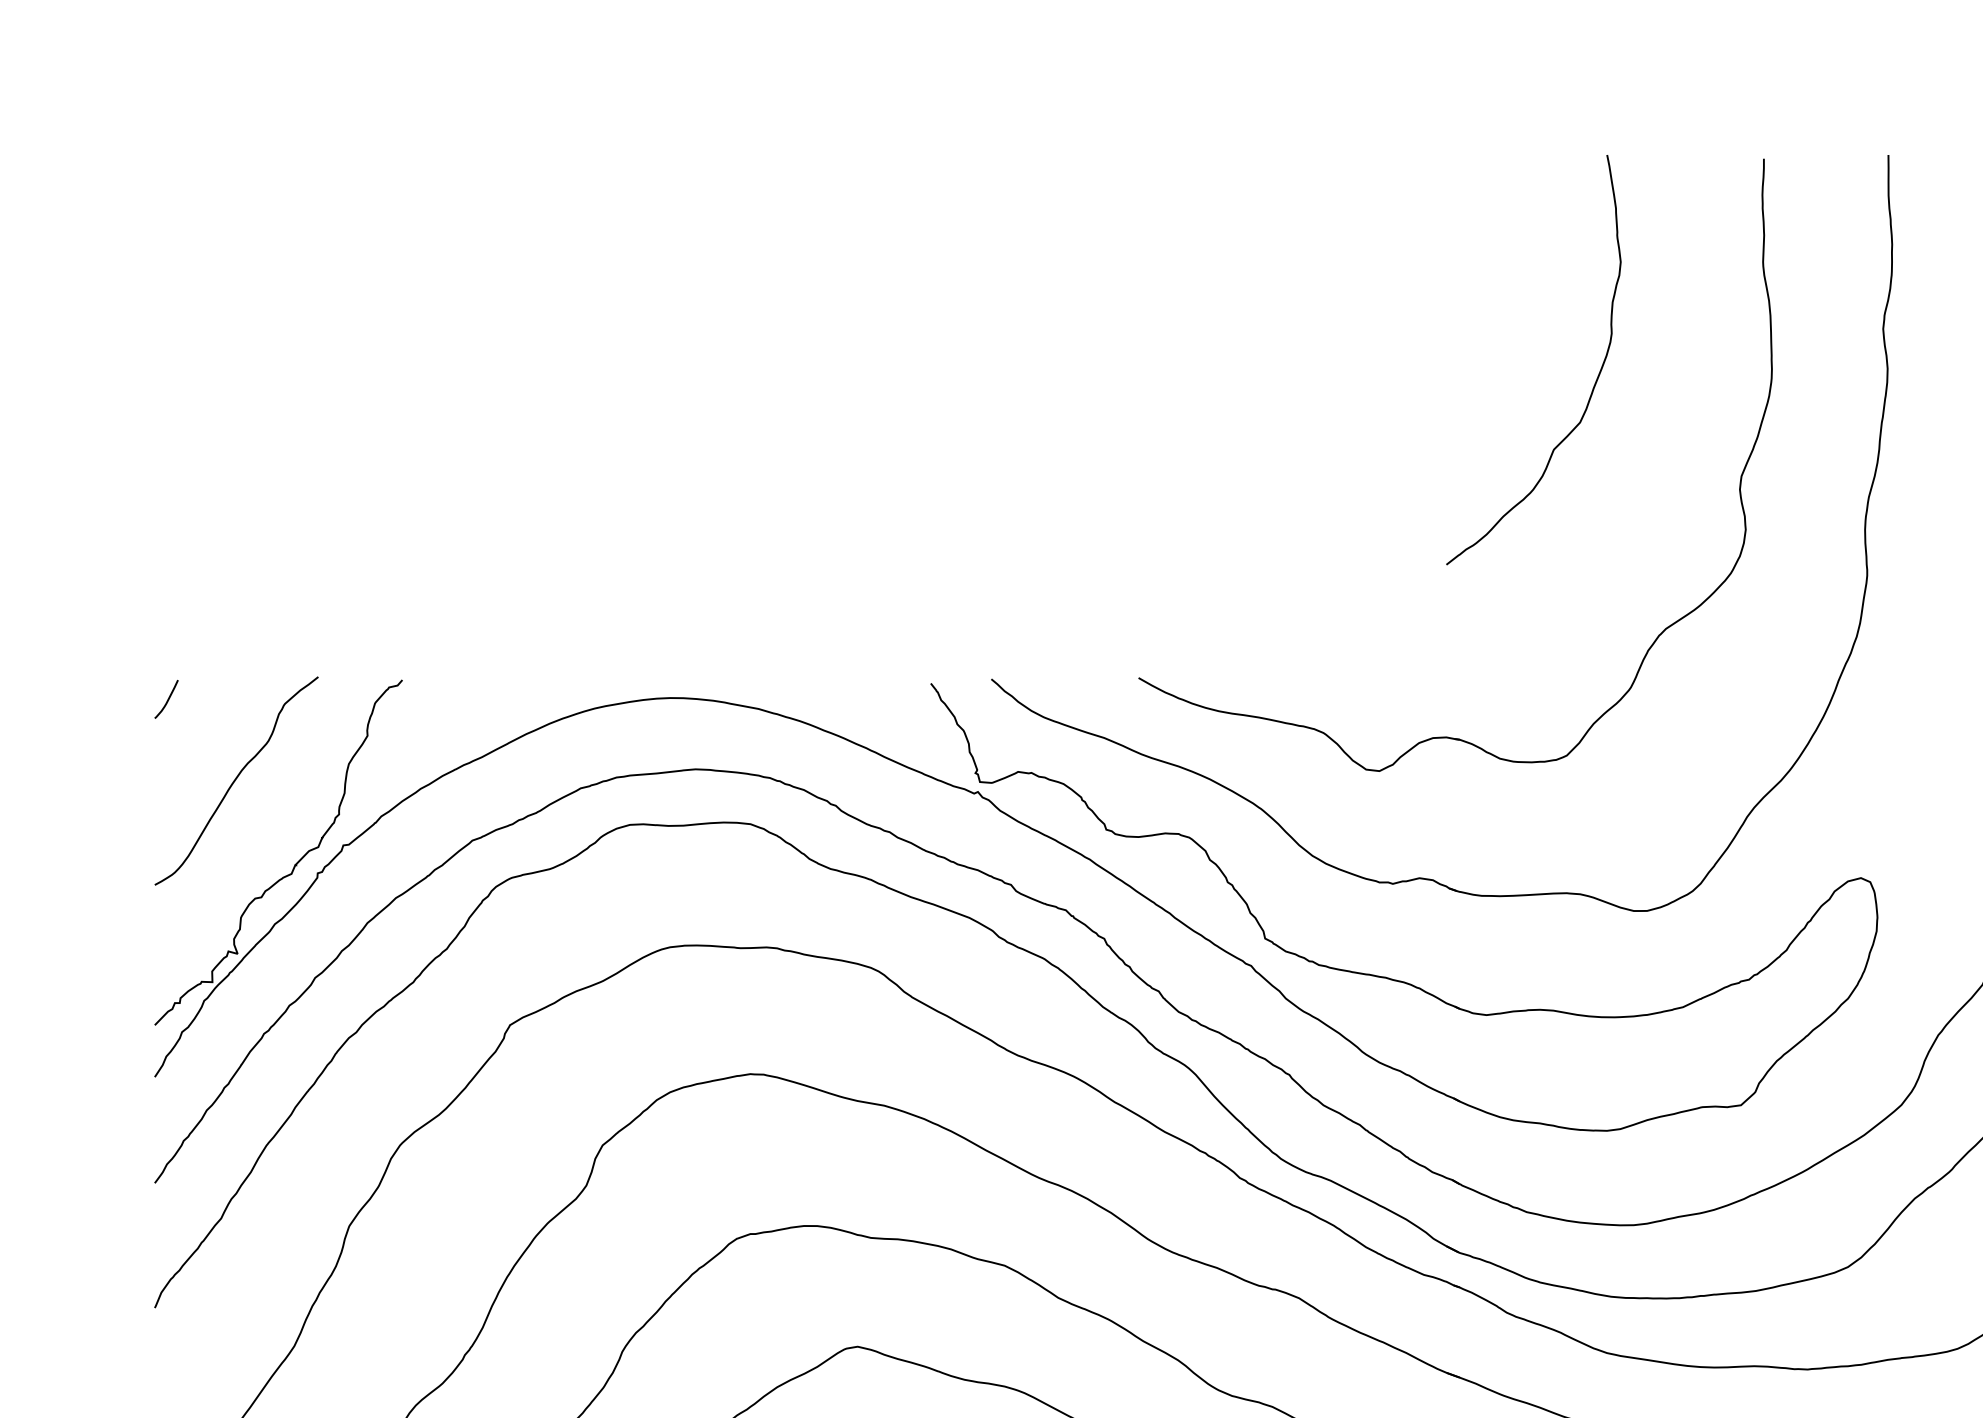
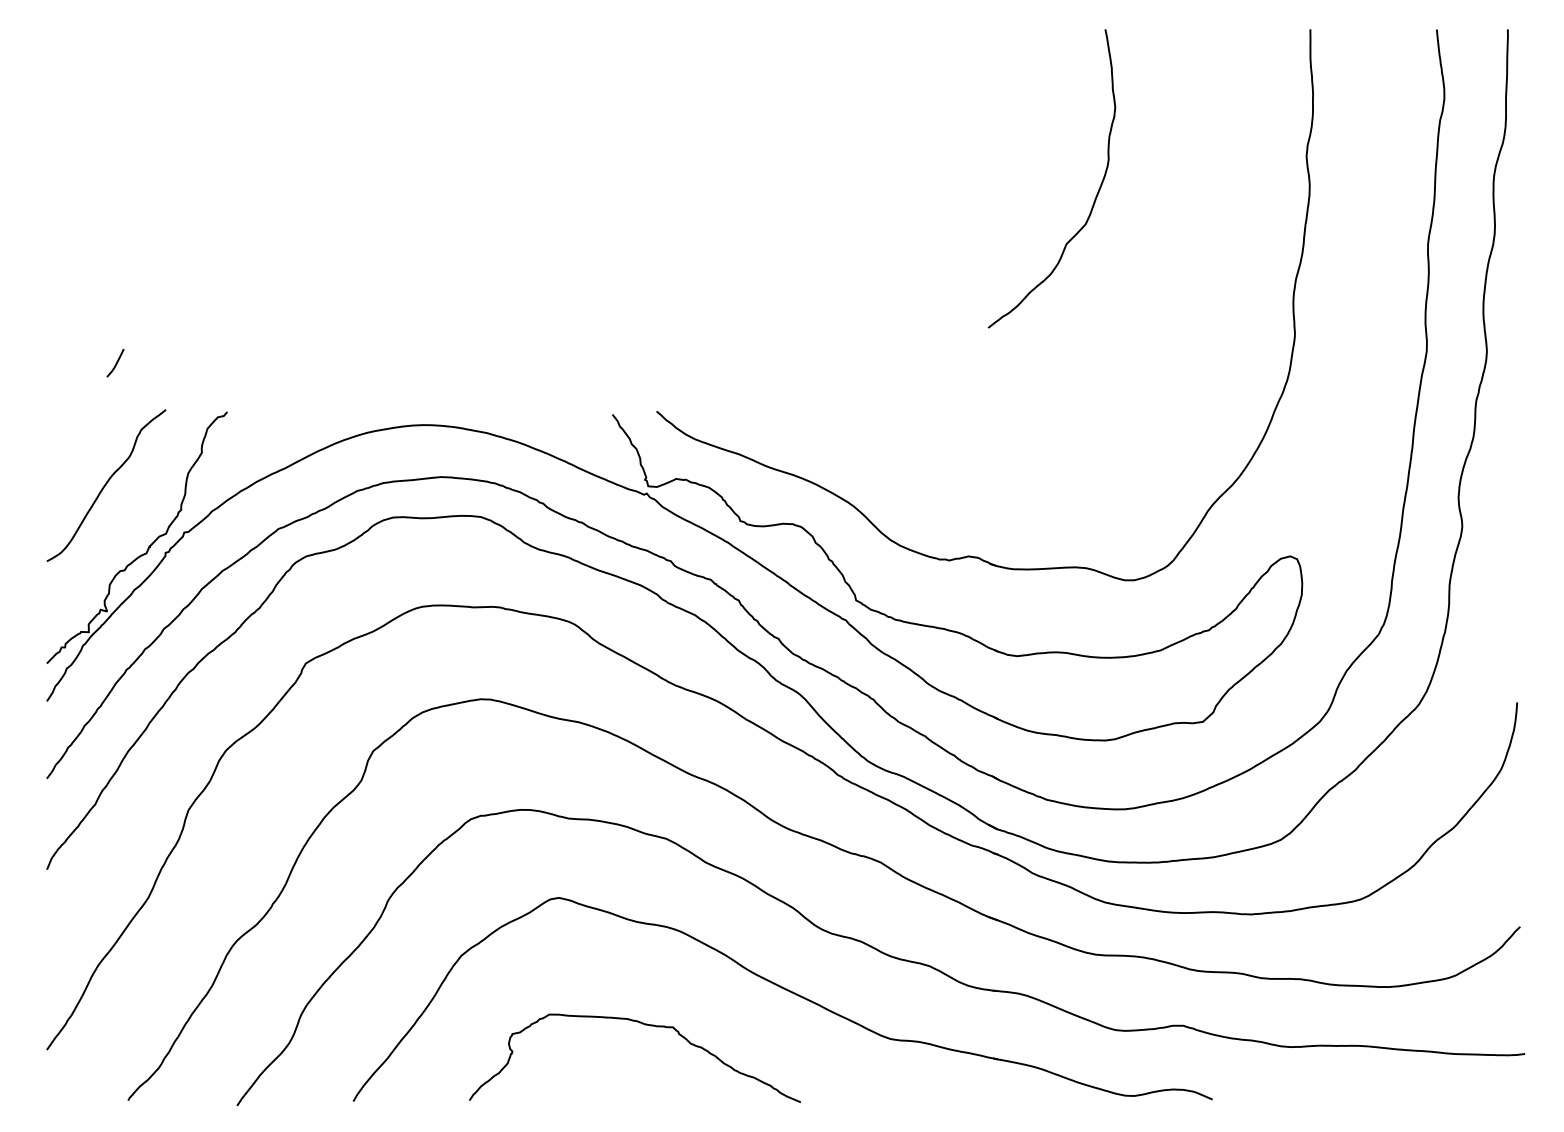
part: (1655, 638) -> (1140, 381), removed
curve: (167, 698) -> (116, 362), moved

